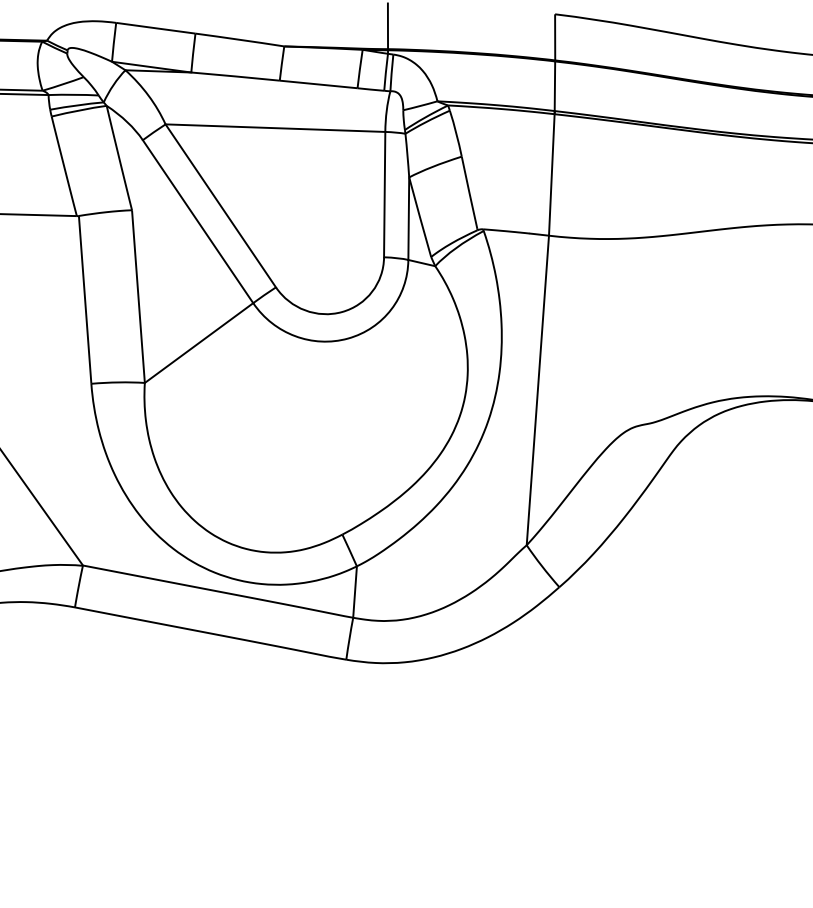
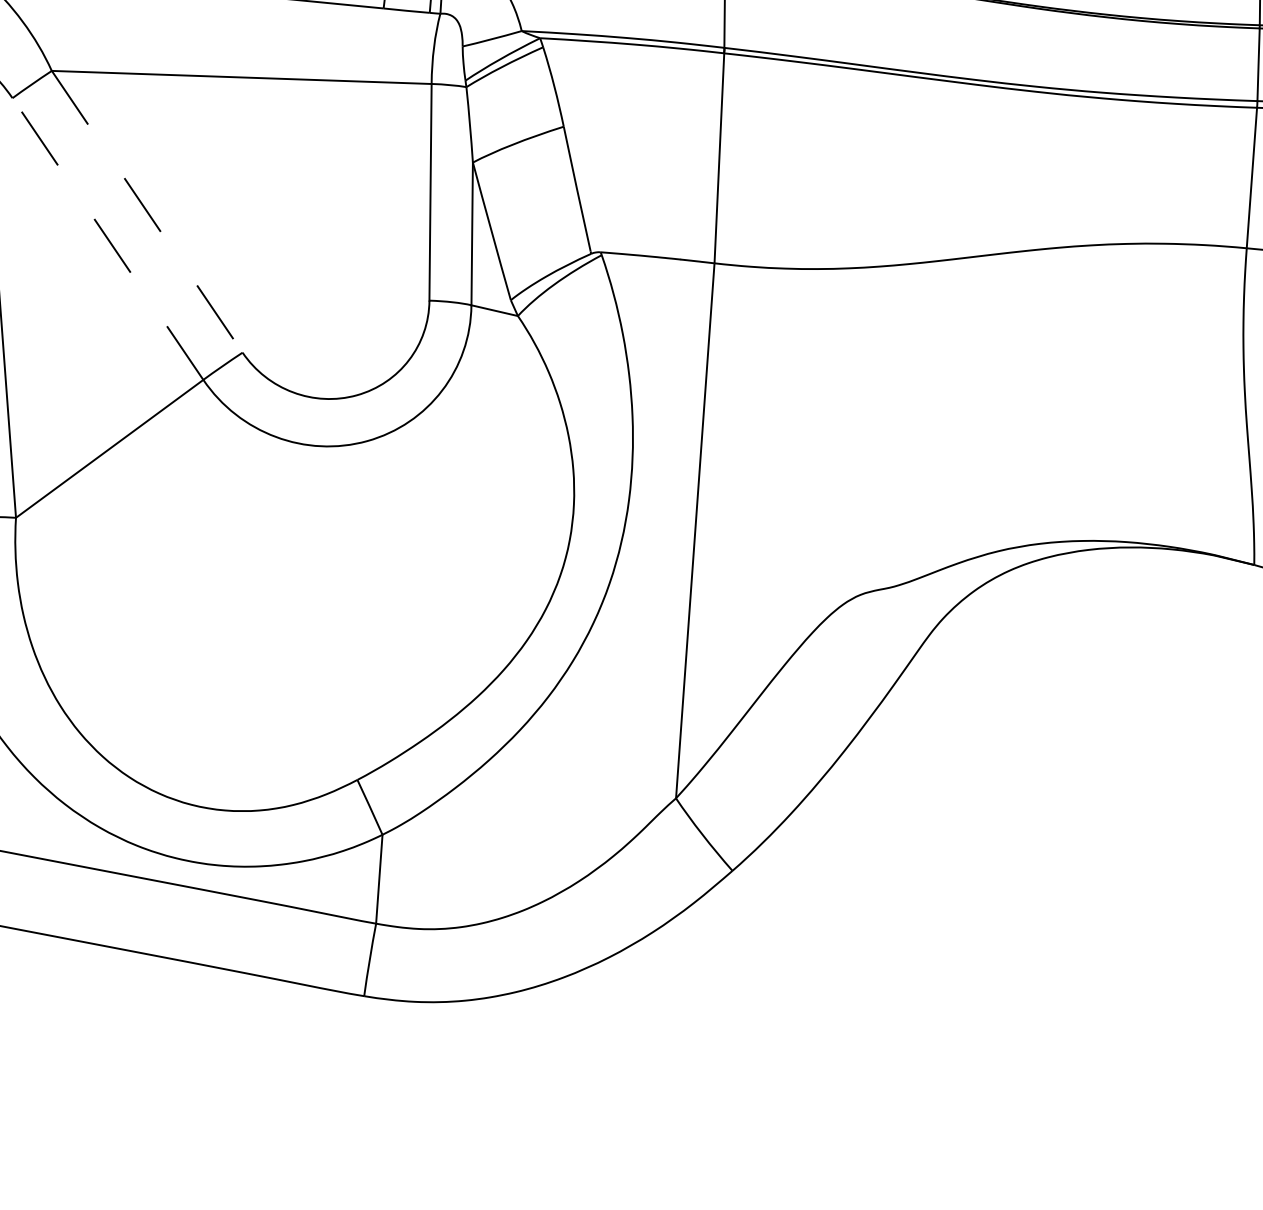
line: (221, 206) -> (148, 212), solid -> dashed
line: (197, 221) -> (106, 238), solid -> dashed

